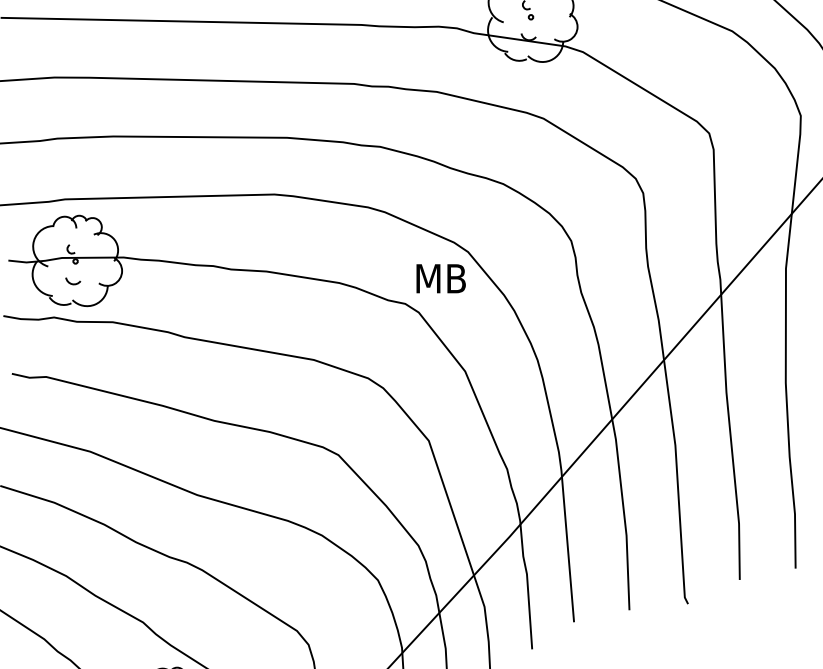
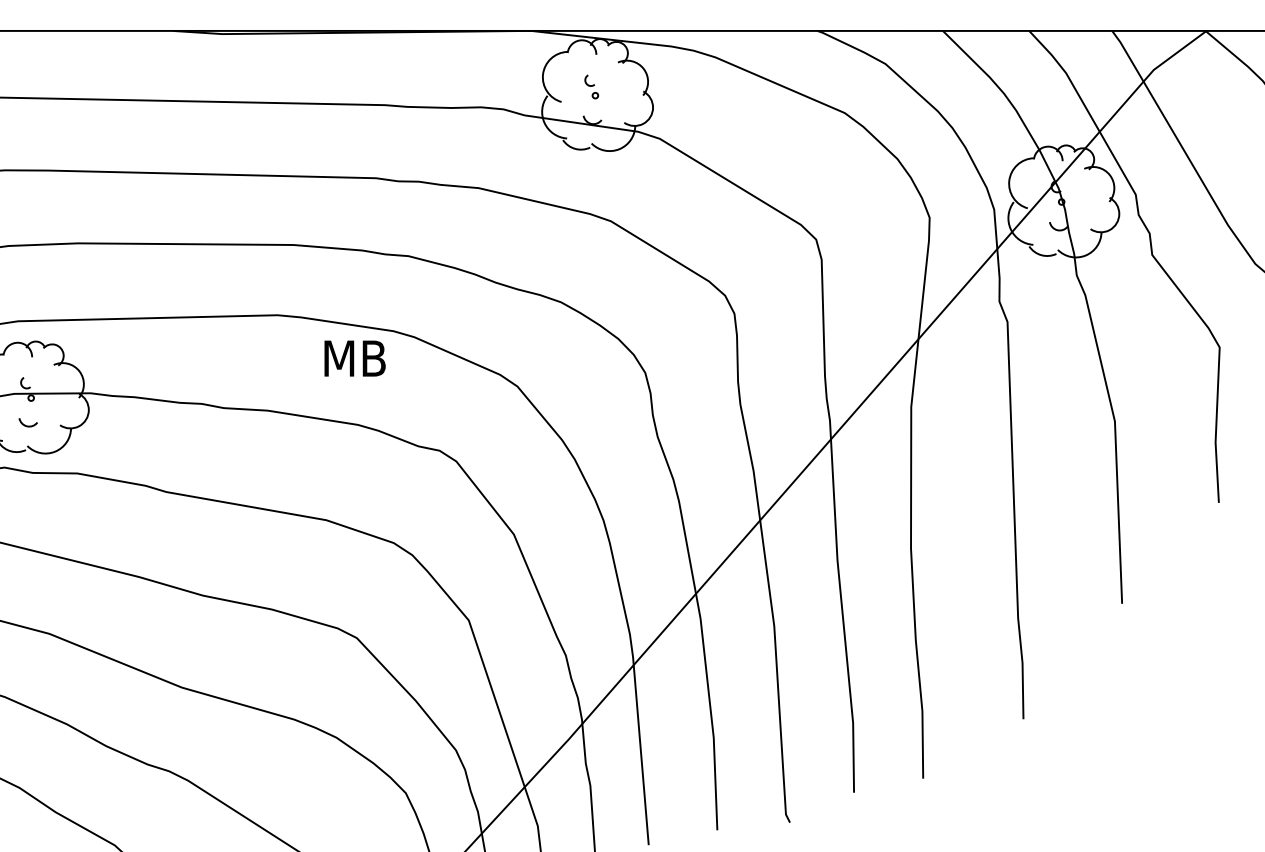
text: (440, 278) -> (354, 358), moved

